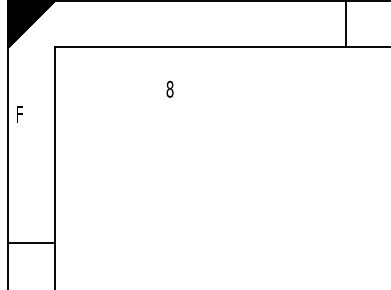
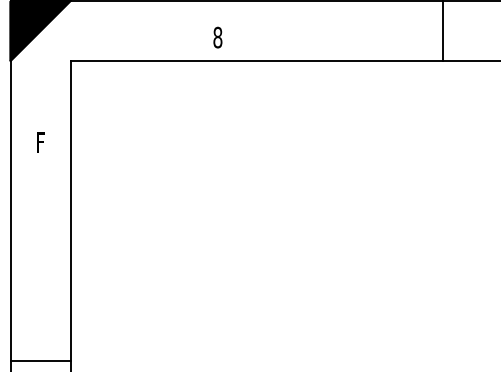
text: (169, 88) -> (217, 36), moved
text: (19, 114) -> (40, 143), moved
line: (31, 242) -> (40, 361), moved

